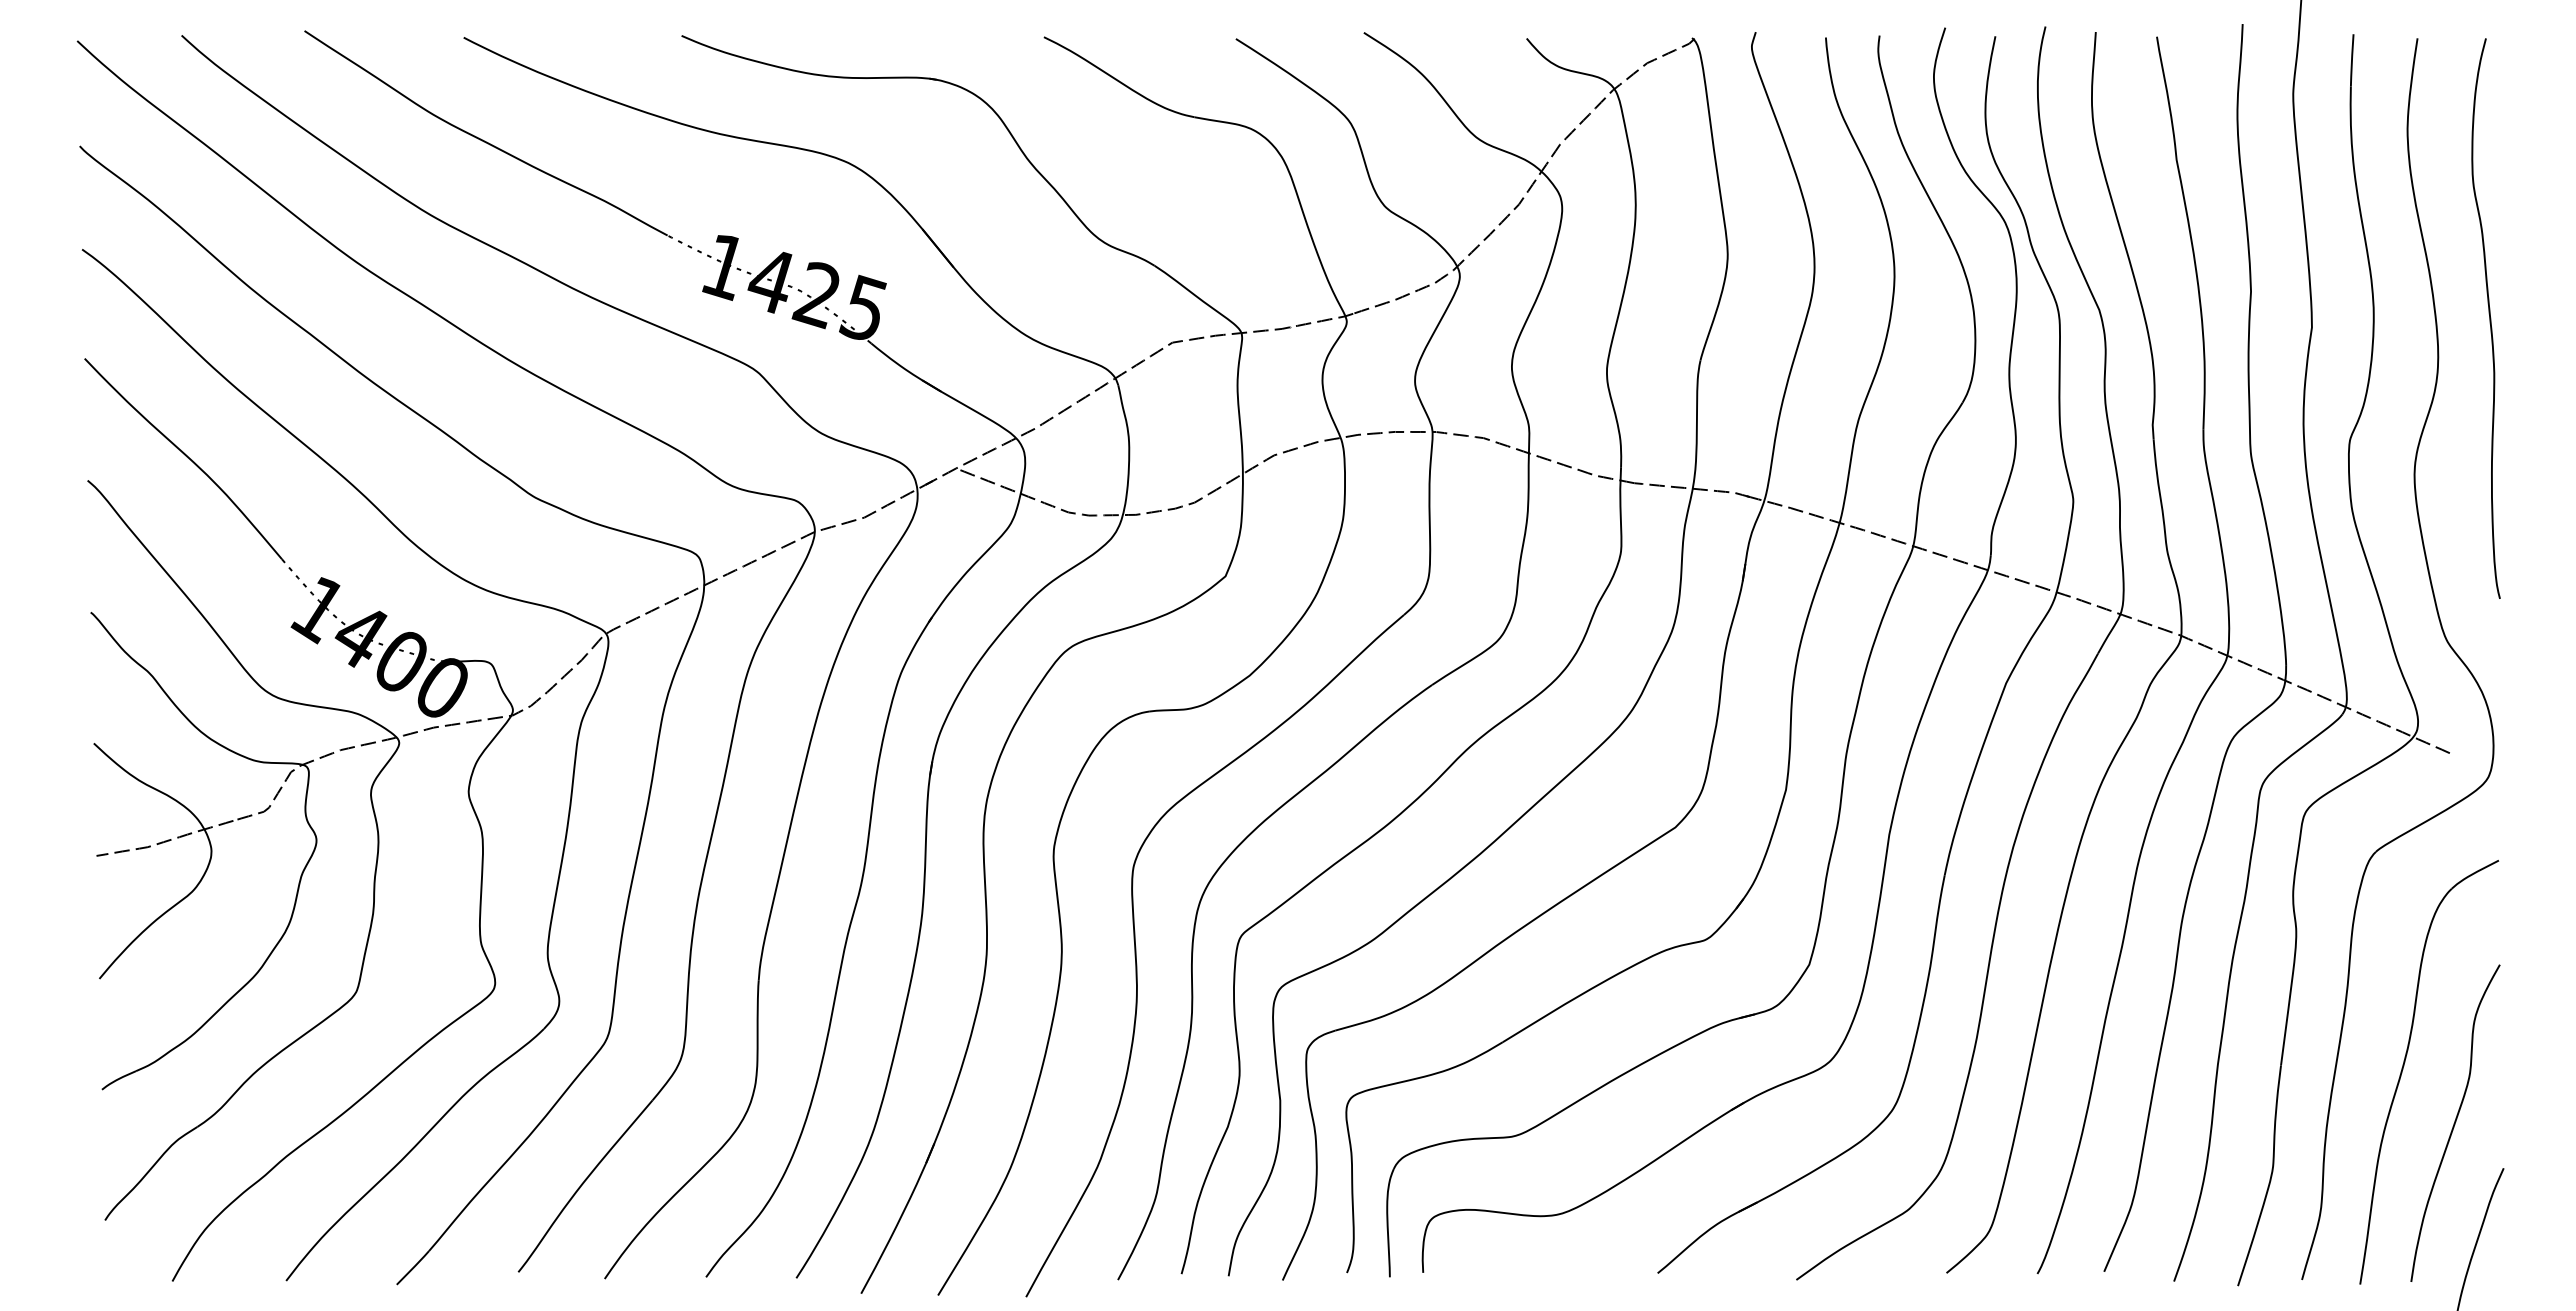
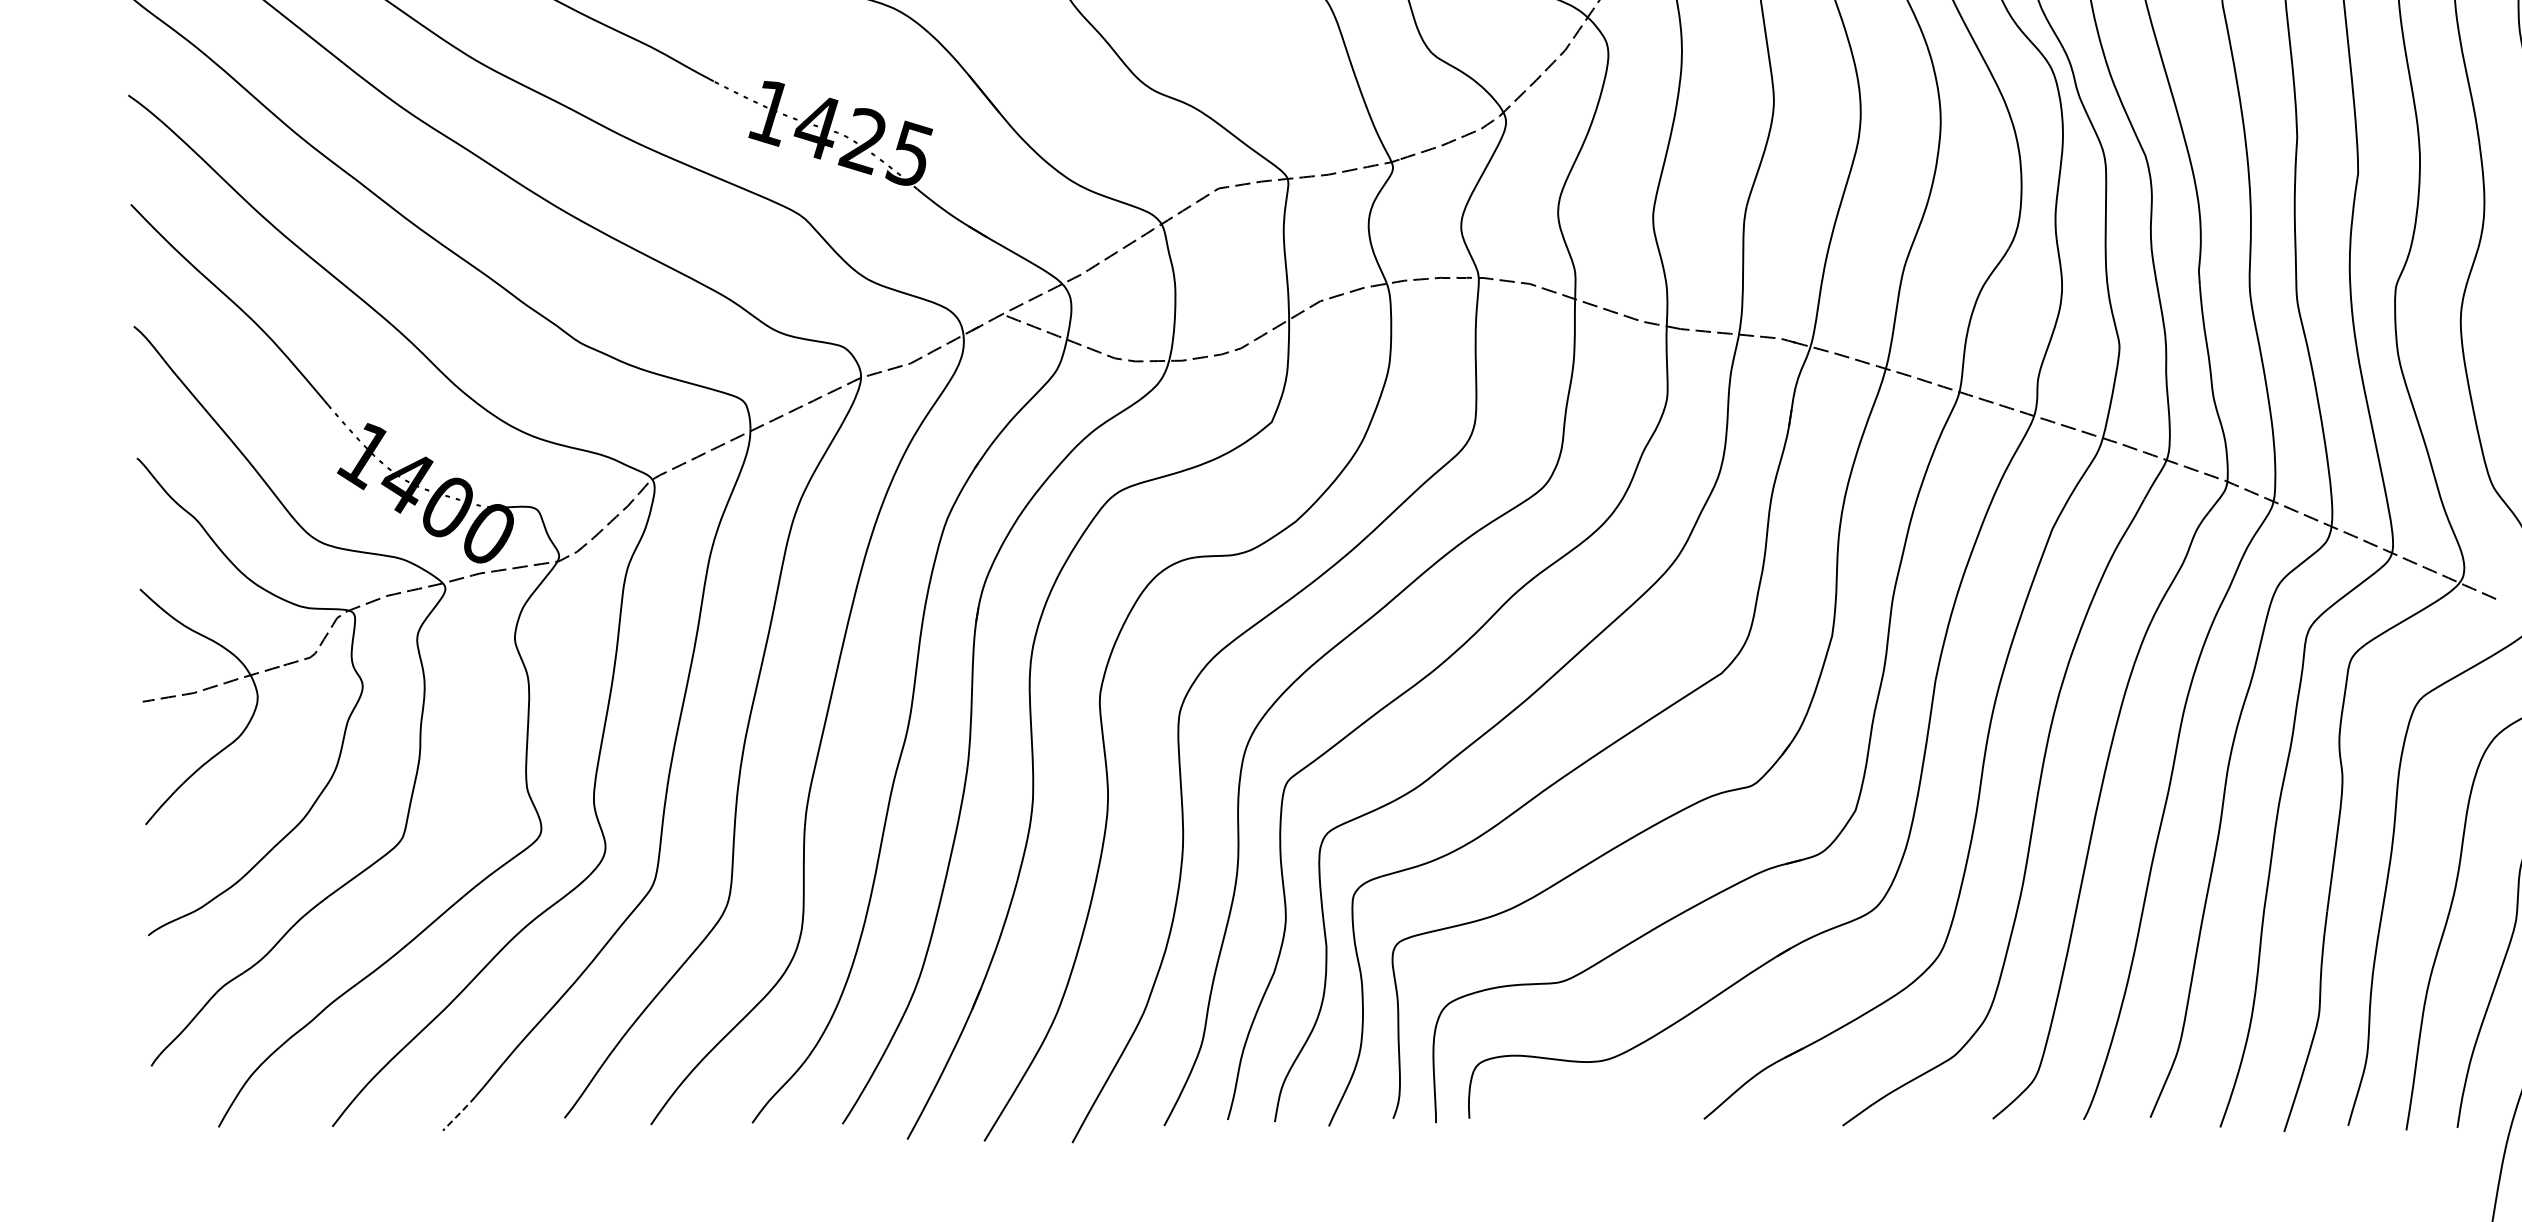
line: (413, 1267) -> (459, 1113), solid -> dashed

